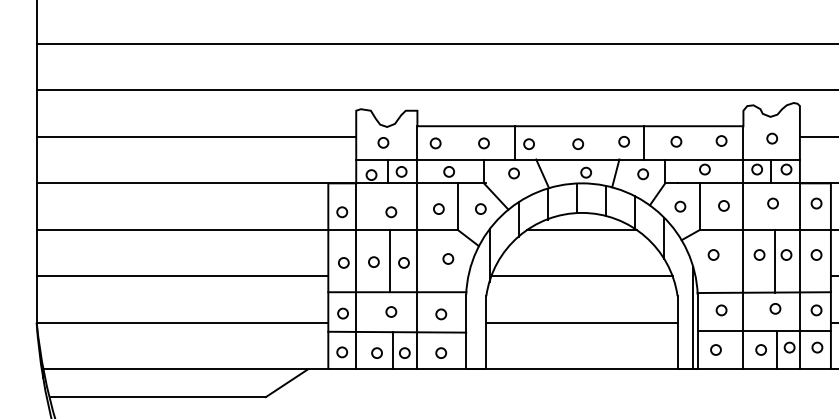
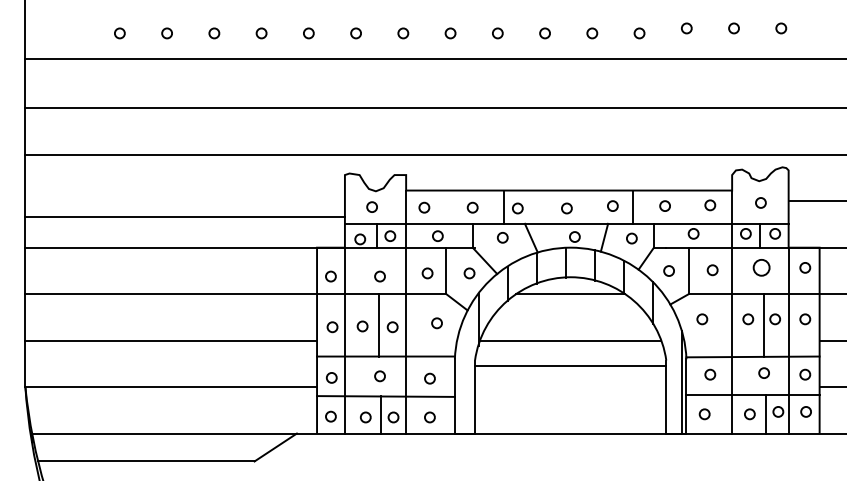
line: (195, 137) -> (184, 217), moved
circle: (772, 203) -> (761, 267), size x1.6
line: (581, 323) -> (570, 366), moved

